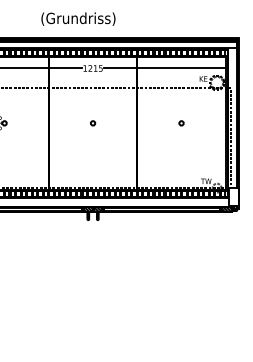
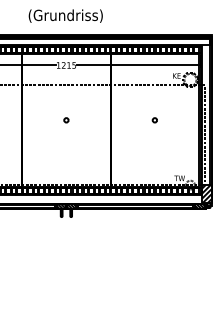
text: (78, 18) -> (65, 15), moved
hatch: (233, 197) -> (206, 194), added

